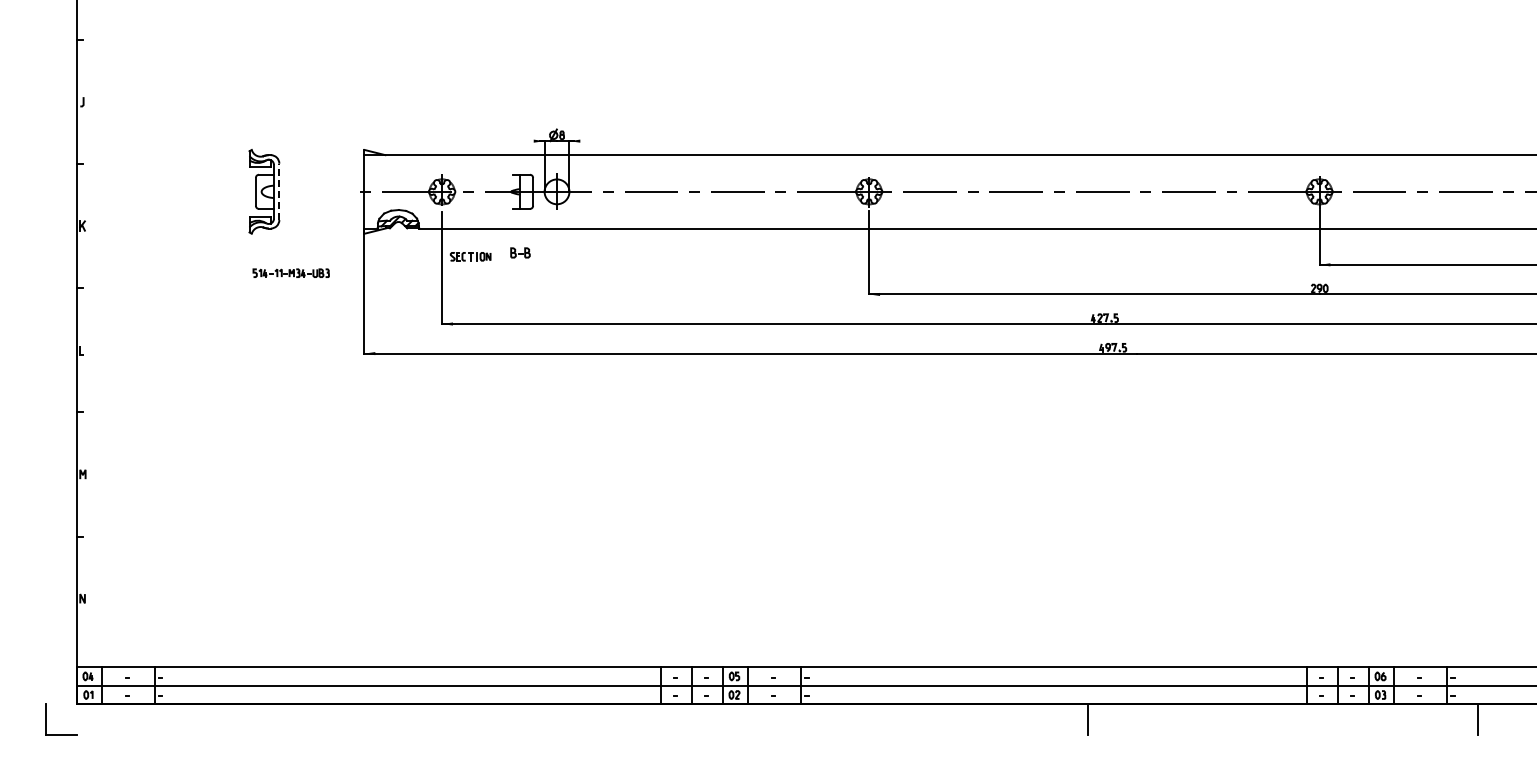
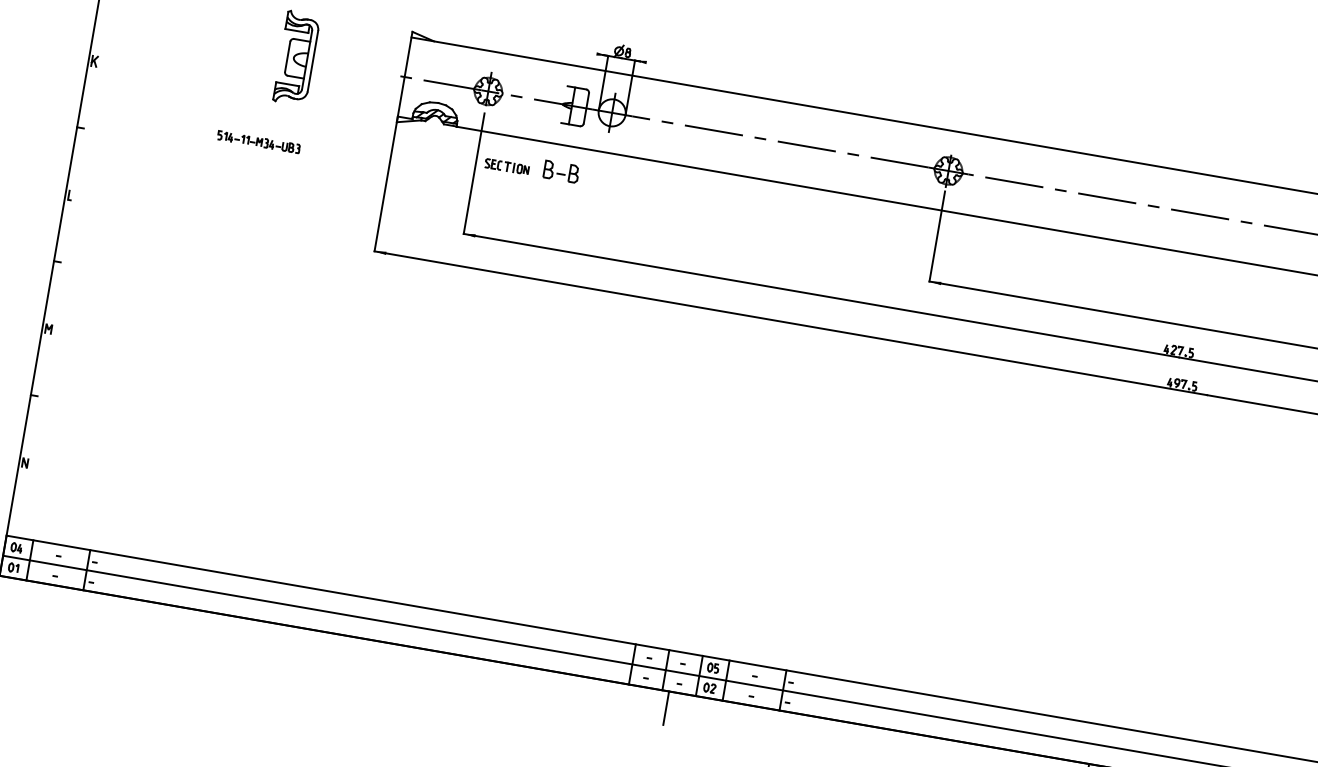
line: (279, 191) -> (313, 60), dashed -> solid
part: (520, 252) -> (561, 171), size x1.67
part: (290, 272) -> (258, 141), moved
line: (698, 719) -> (666, 707), added

